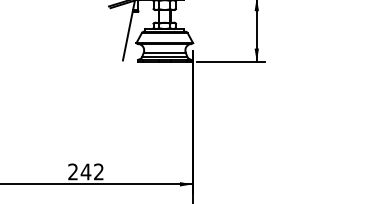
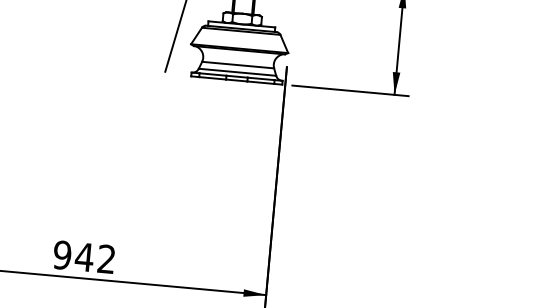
text: (73, 171) -> (63, 254), 242 -> 942

